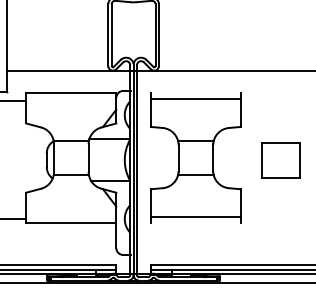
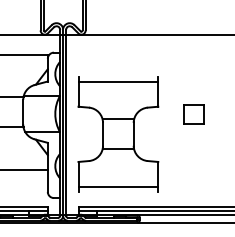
part: (195, 157) -> (118, 133), moved
part: (280, 160) -> (193, 114), size x0.6

